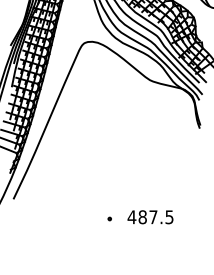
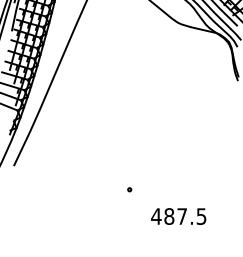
text: (150, 217) -> (178, 216), moved

